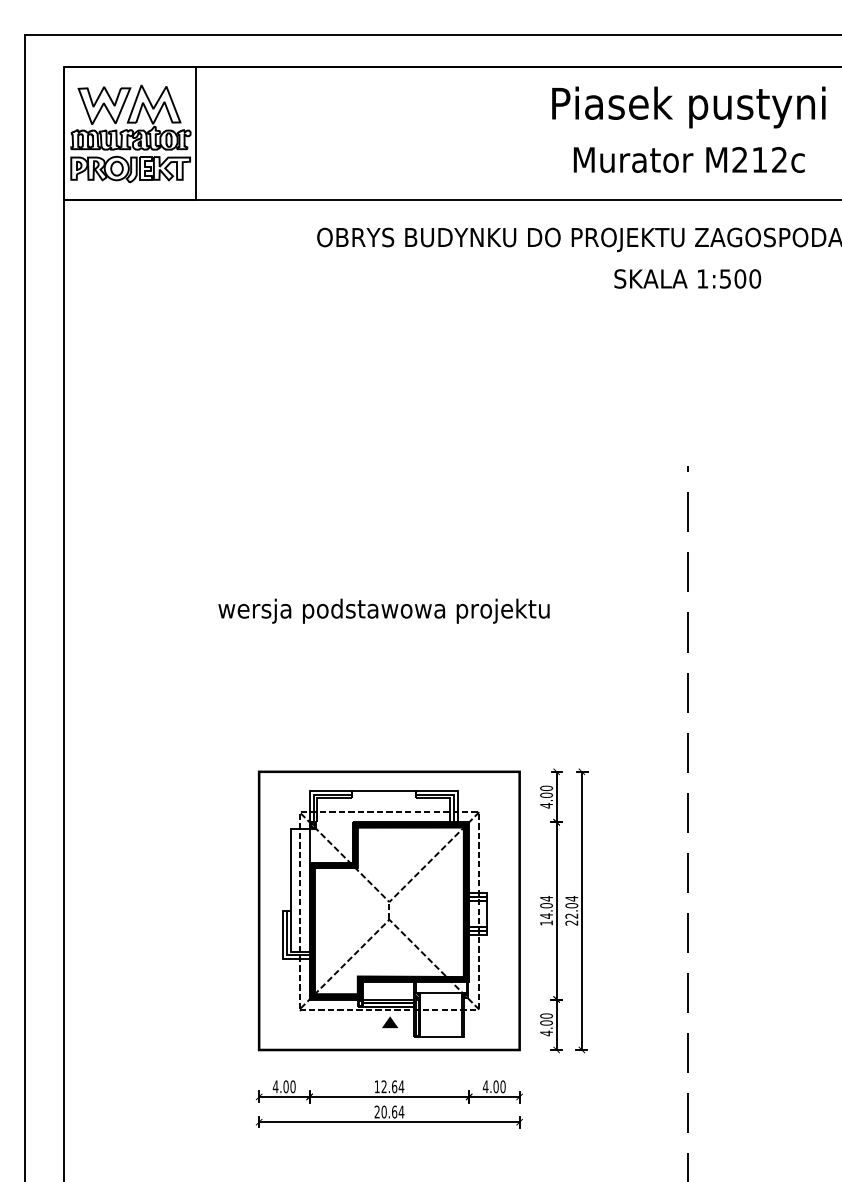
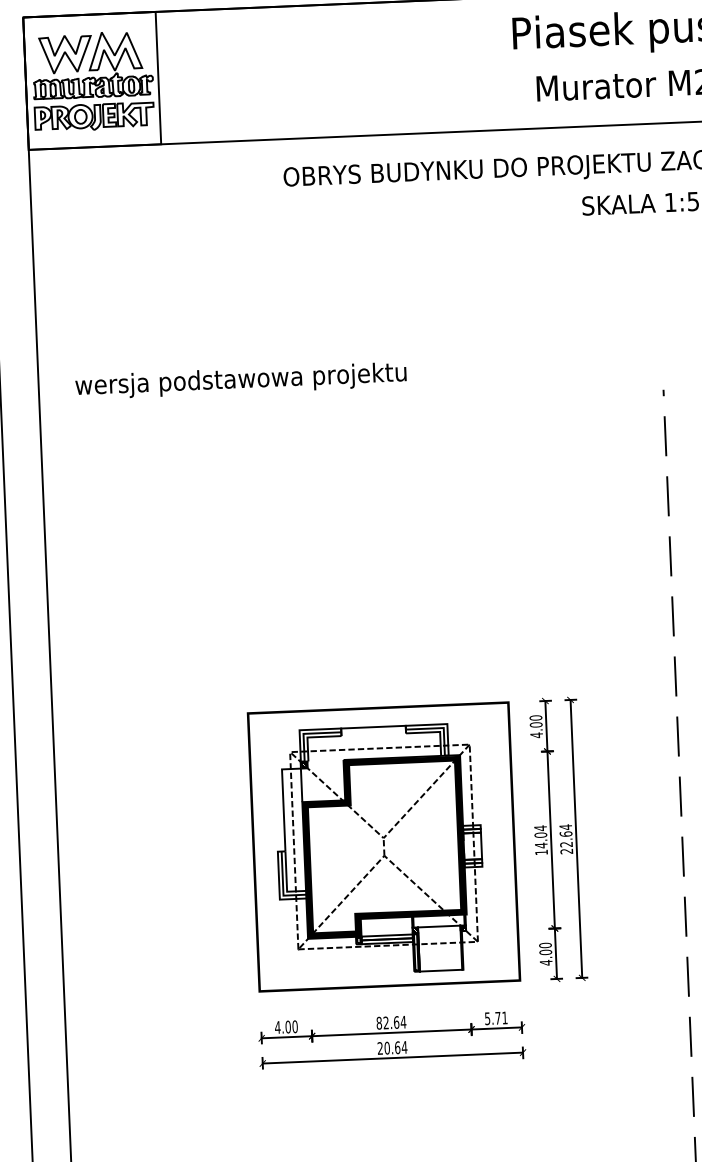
text: (383, 610) -> (240, 380), moved
text: (571, 905) -> (565, 833), 22.04 -> 22.64
fill: (389, 1022) -> (388, 958), removed
text: (376, 1086) -> (378, 1022), 12.64 -> 82.64
text: (493, 1086) -> (495, 1018), 4.00 -> 5.71

